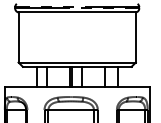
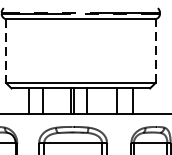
line: (135, 37) -> (155, 51), solid -> dashed
line: (18, 38) -> (5, 52), solid -> dashed

